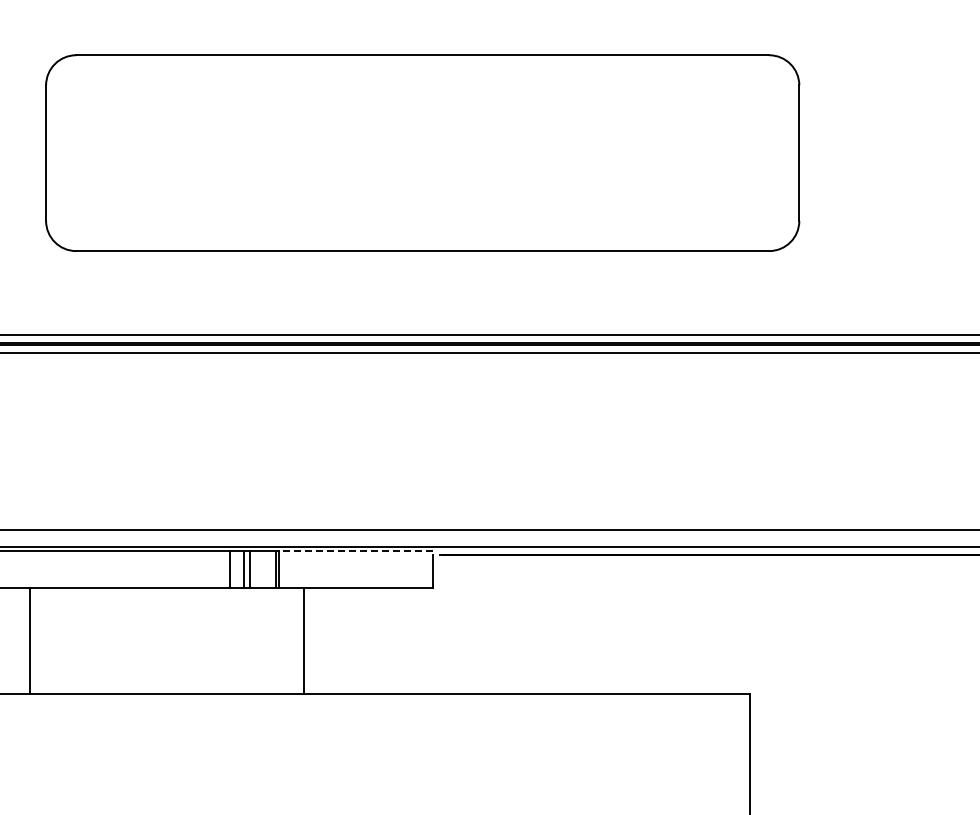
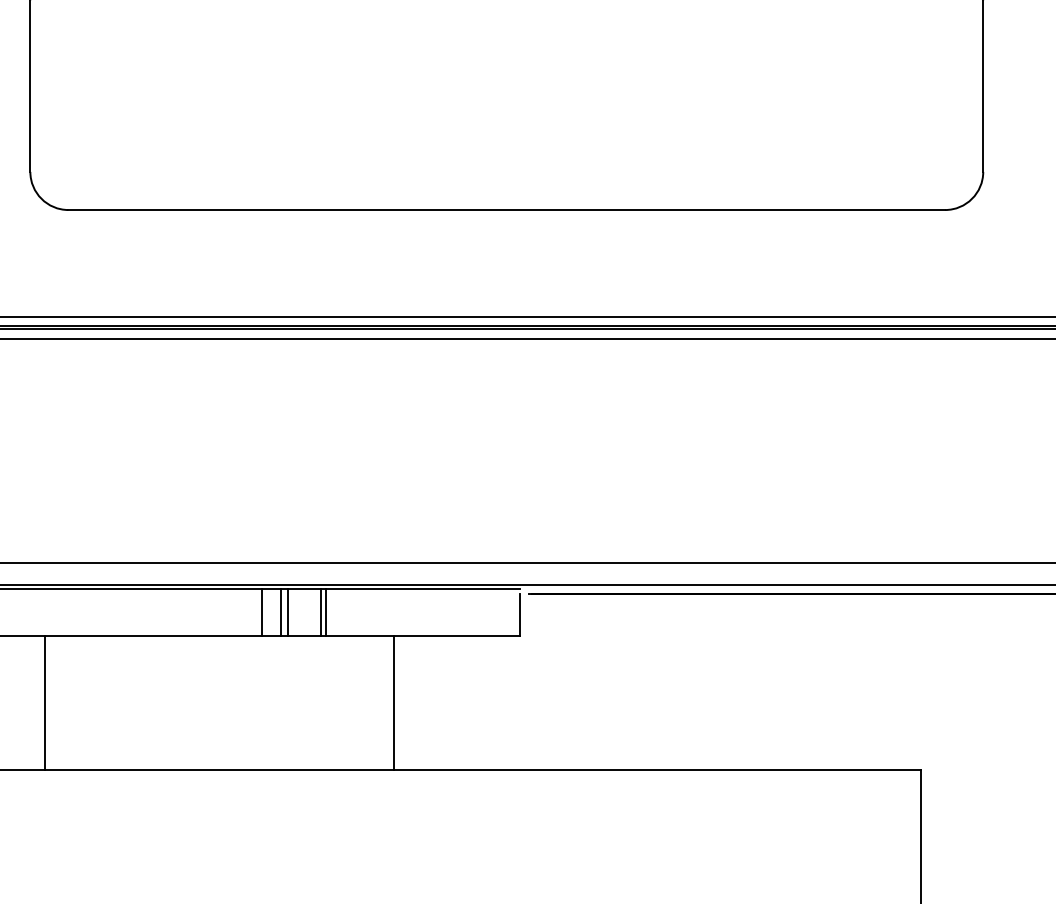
line: (356, 551) -> (423, 590), dashed -> solid
line: (29, 640) -> (44, 702), moved
line: (304, 640) -> (393, 702), moved

